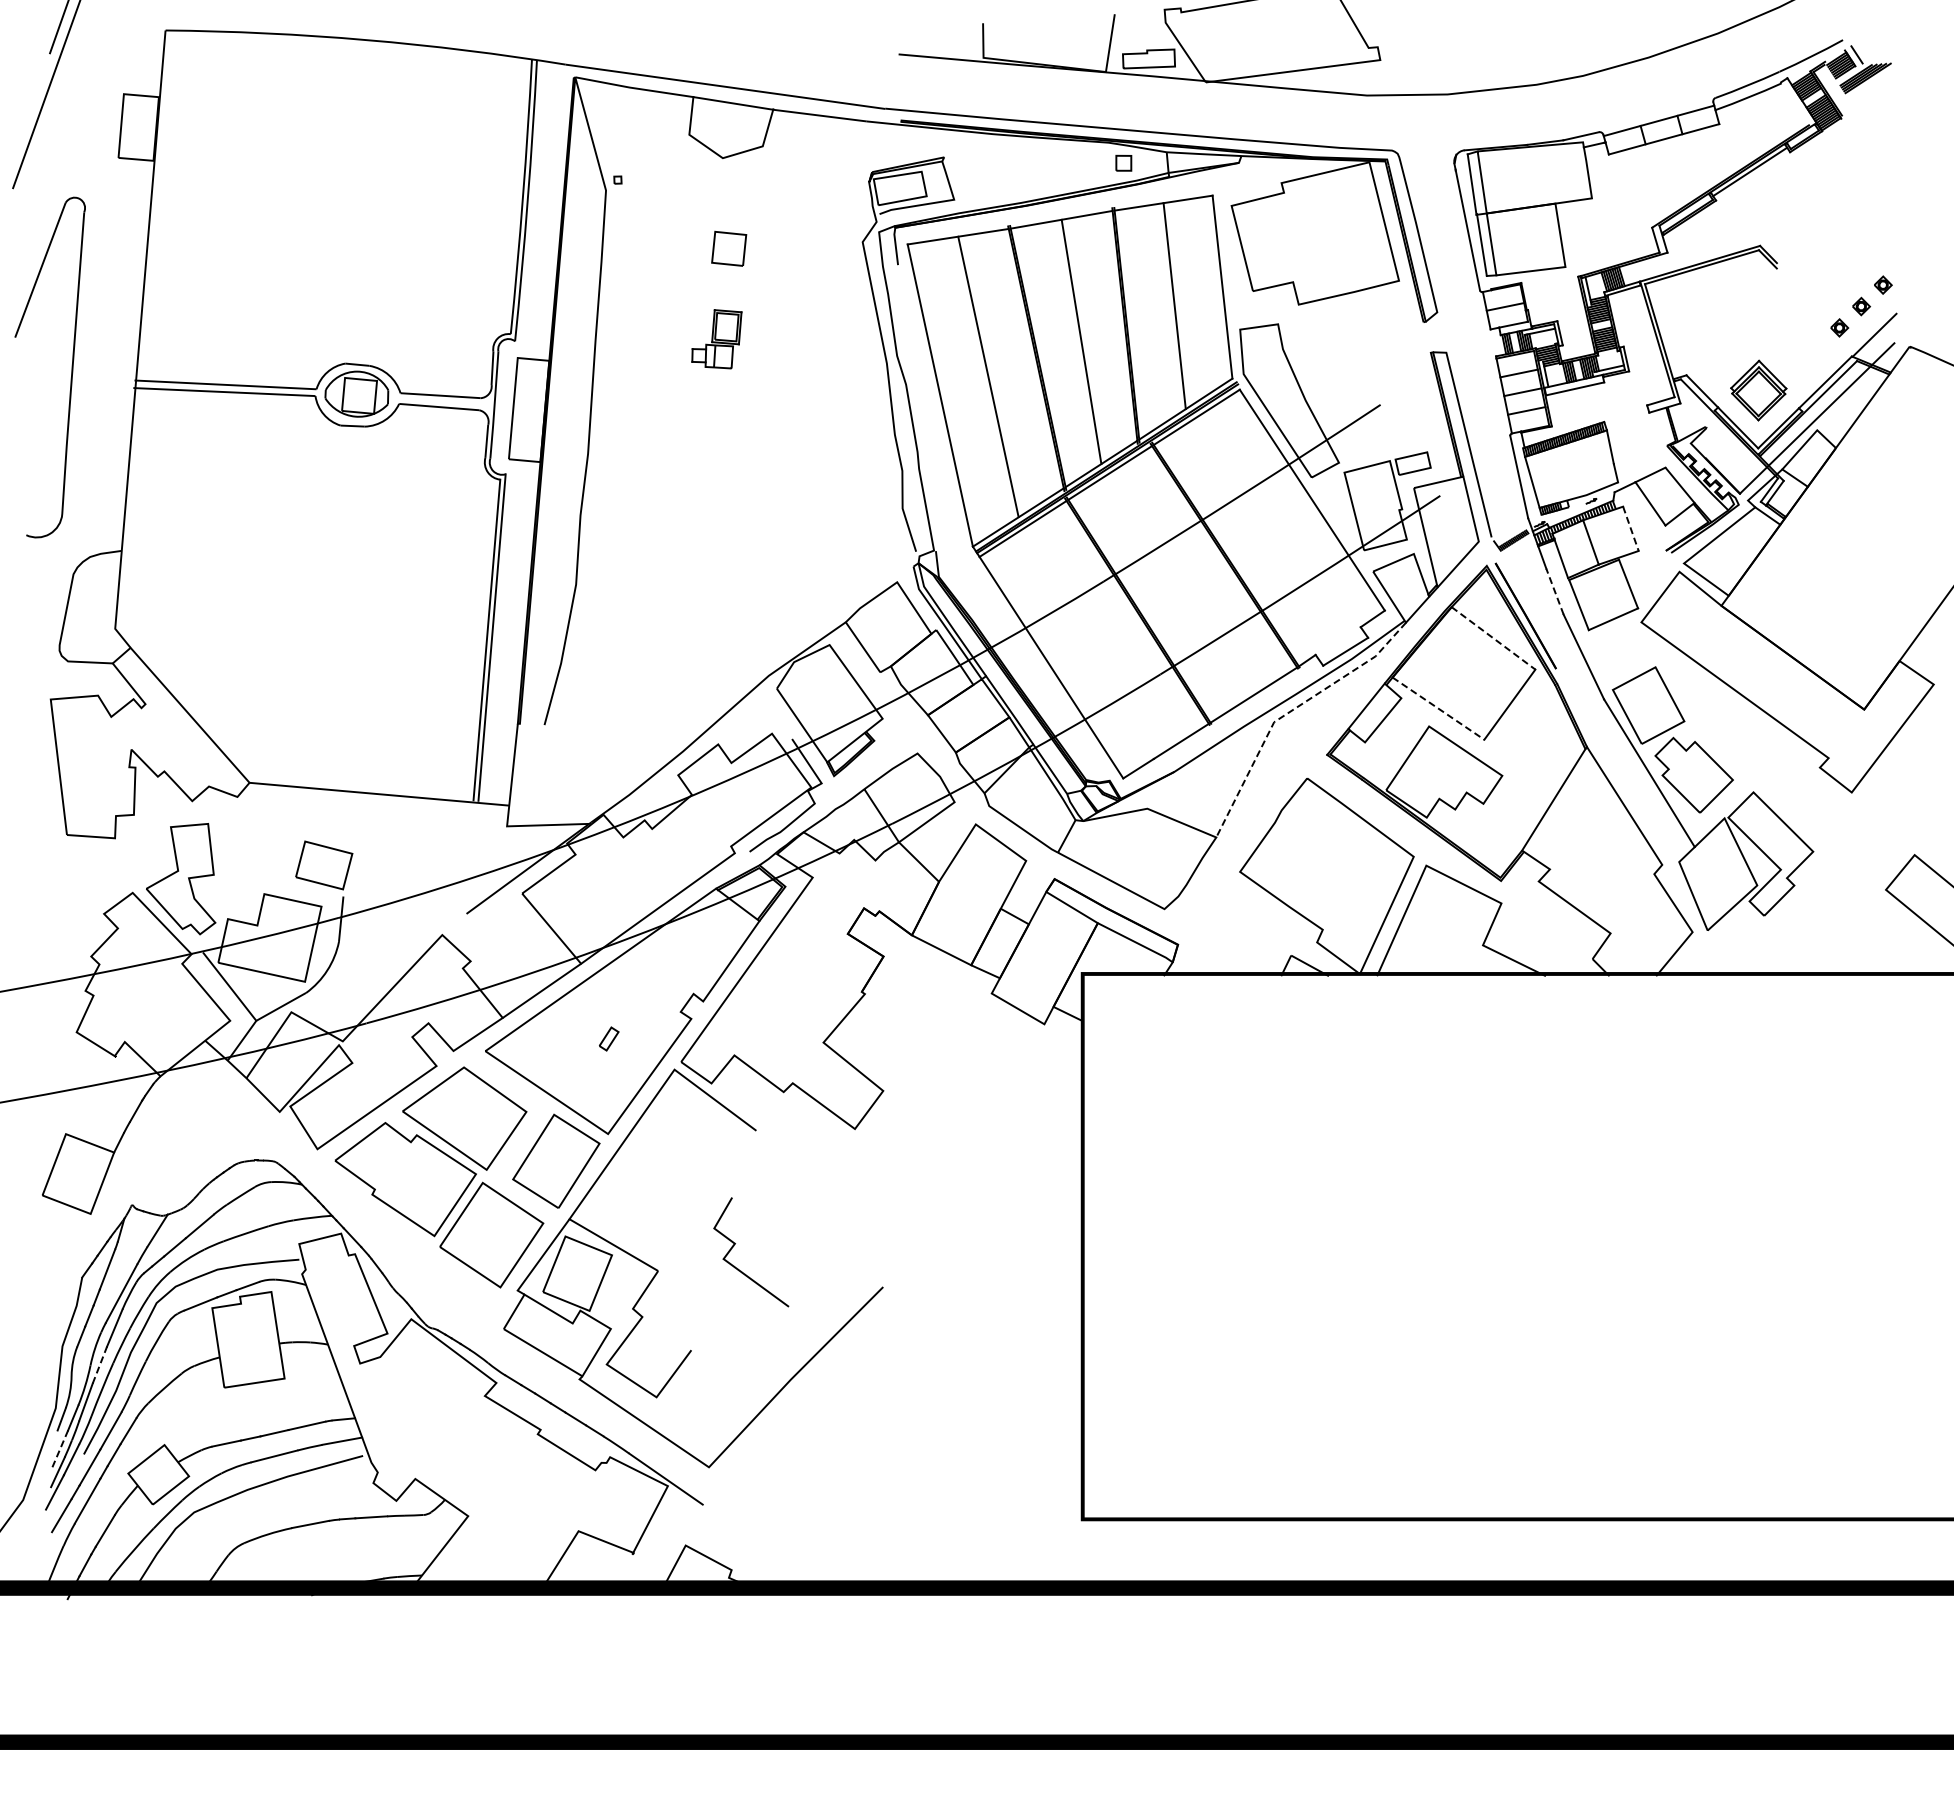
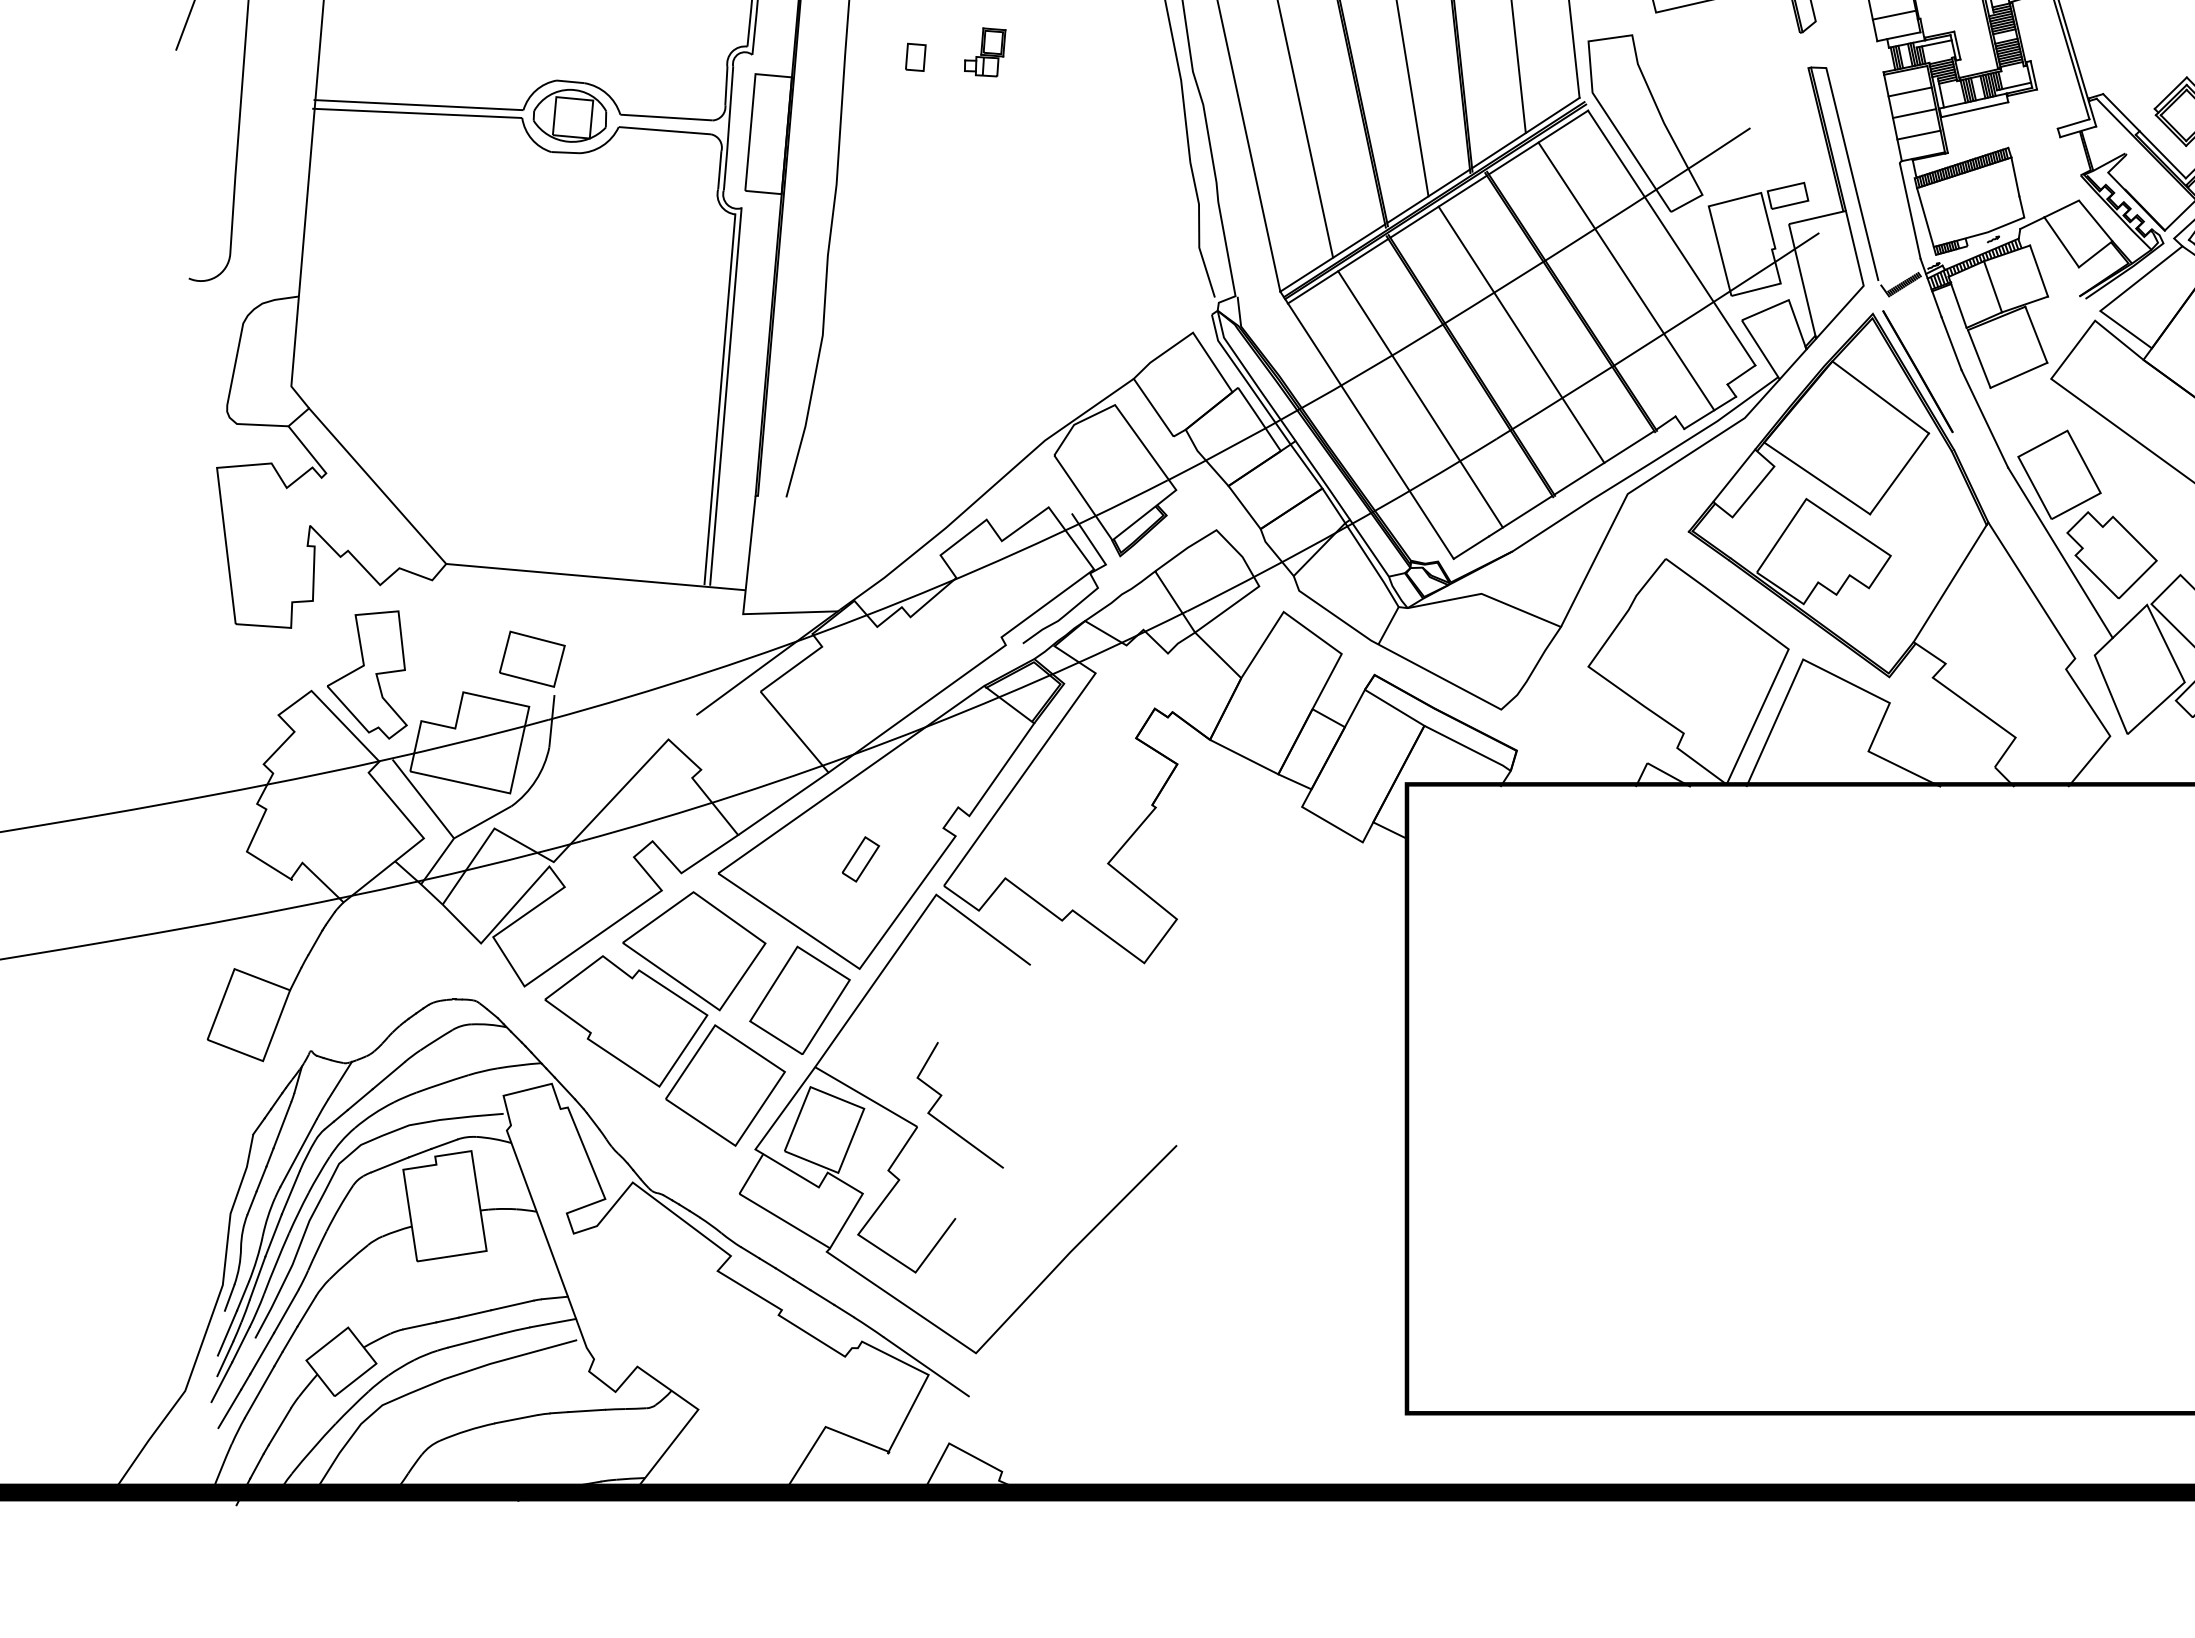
part: (716, 338) -> (984, 51), size x0.71
part: (656, 343) -> (915, 57), added
line: (1631, 529) -> (2039, 271), dashed -> solid
line: (1272, 533) -> (1625, 276), added
line: (1181, 583) -> (1520, 334), added
line: (1555, 591) -> (1952, 343), dashed -> solid
line: (1493, 638) -> (1880, 397), dashed -> solid
line: (1094, 640) -> (1420, 399), added
line: (1438, 708) -> (1817, 478), dashed -> solid
line: (1290, 711) -> (1646, 481), dashed -> solid
part: (608, 1038) -> (860, 858), size x1.67
line: (735, 1244) -> (942, 1096), moved
line: (99, 1365) -> (273, 1235), dashed -> solid
line: (59, 1450) -> (227, 1333), dashed -> solid

